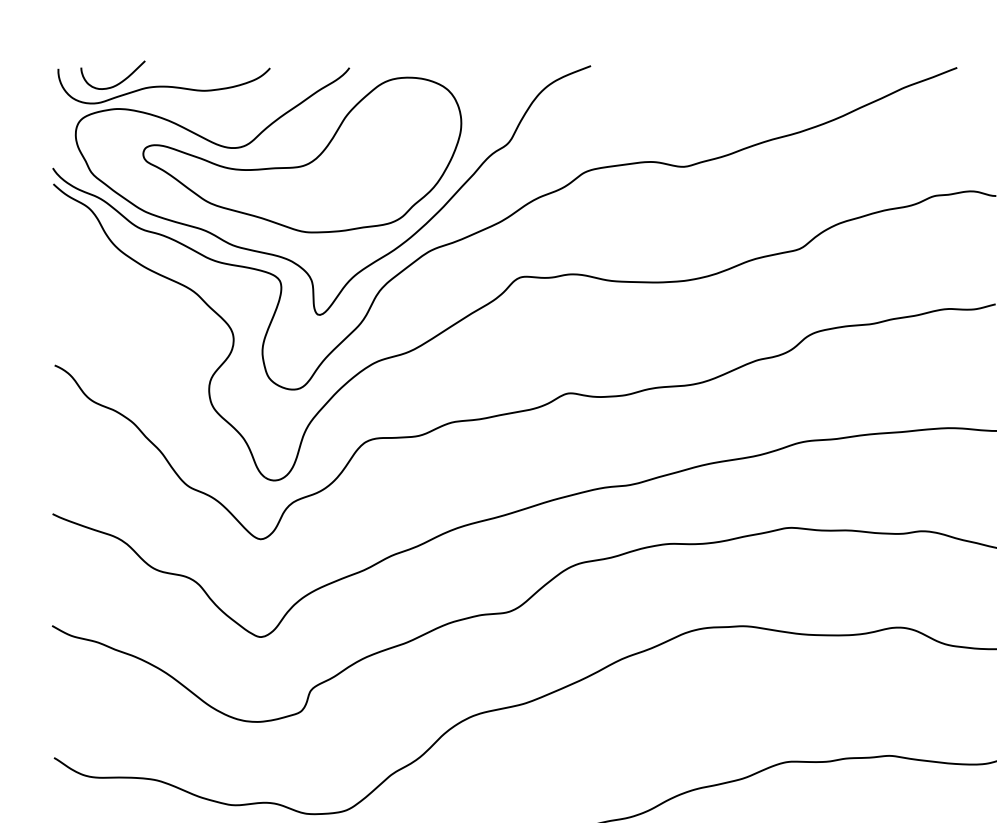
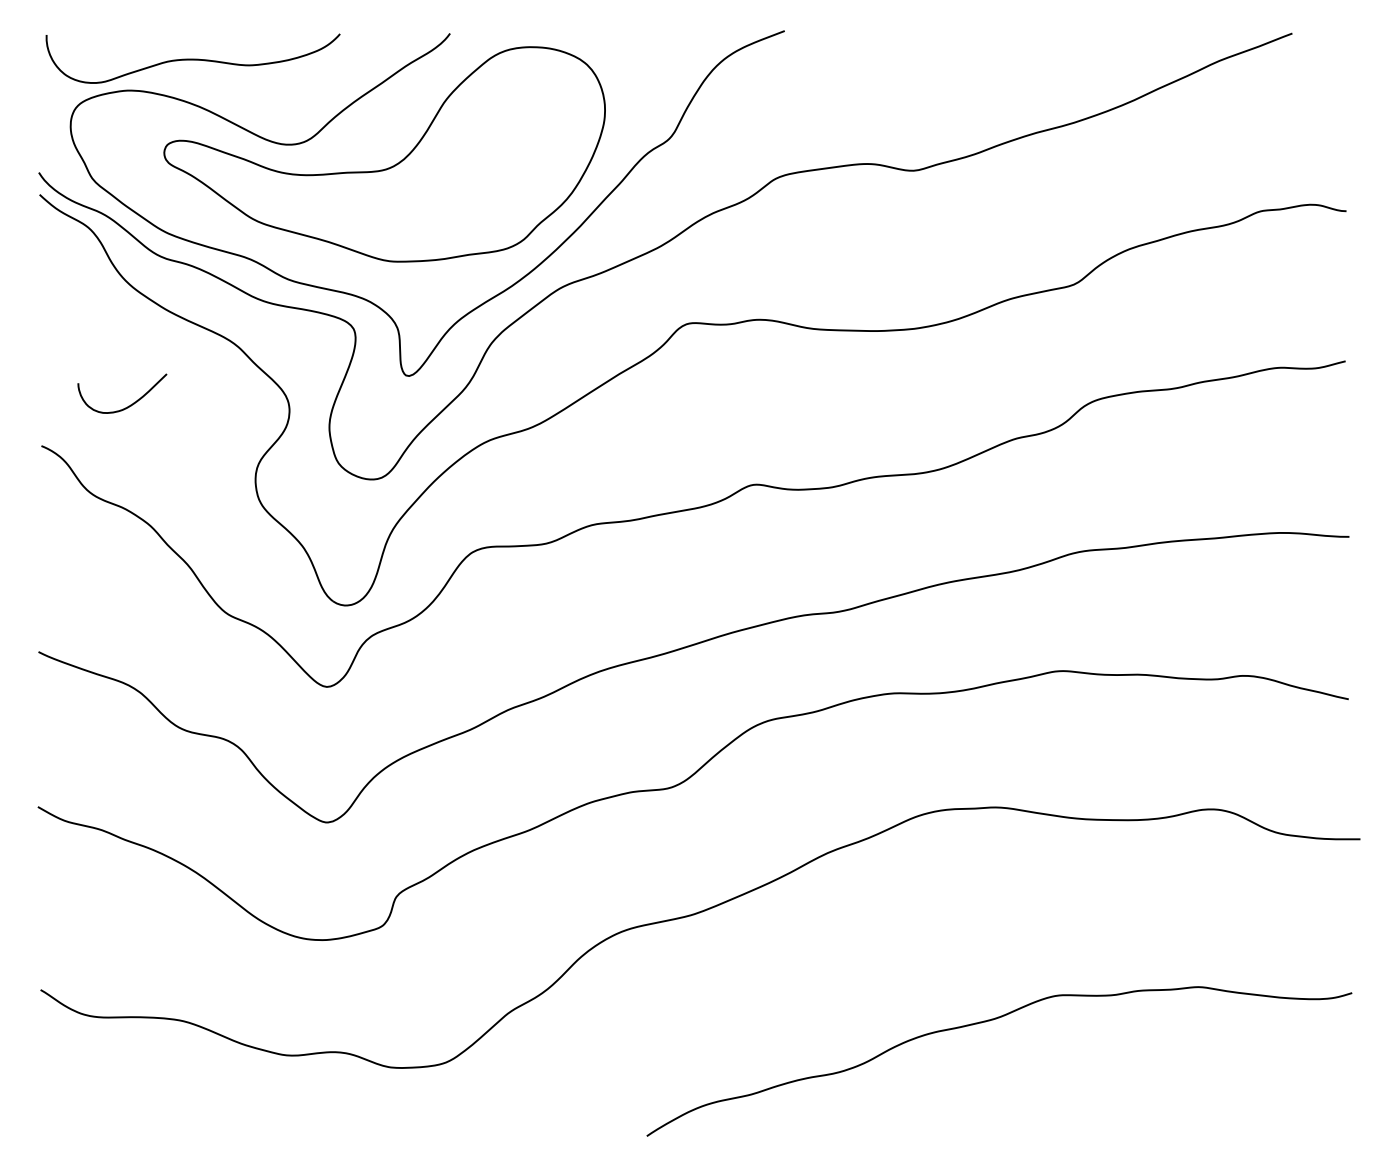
curve: (117, 83) -> (128, 405), moved

